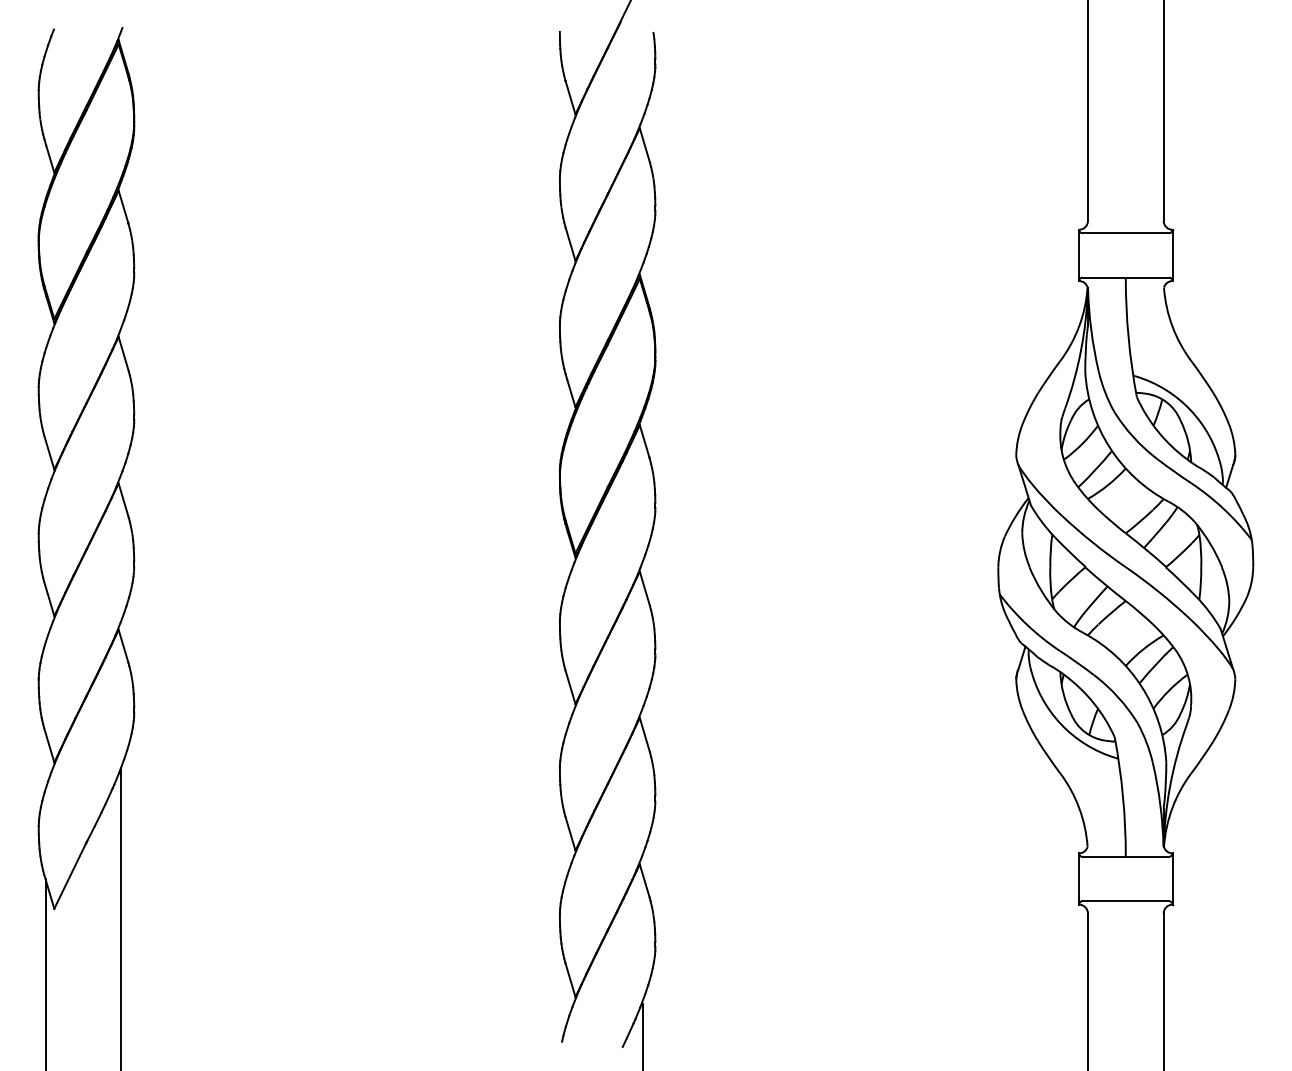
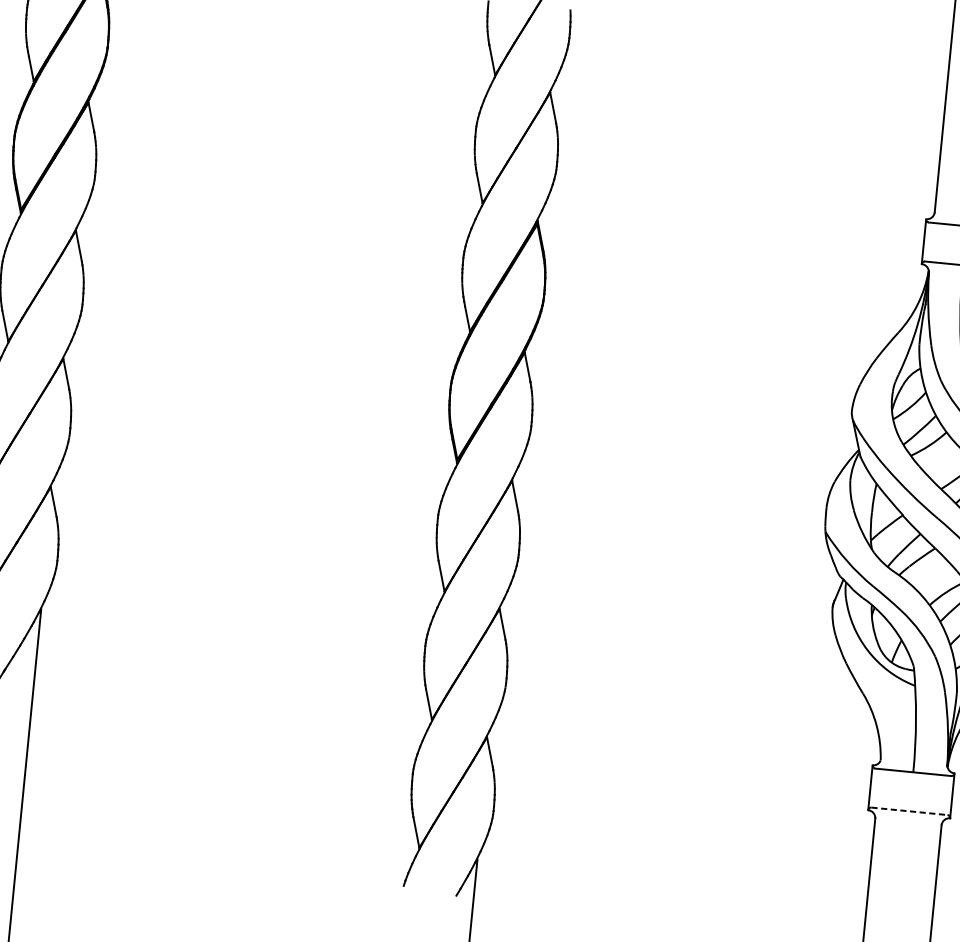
line: (1126, 901) -> (910, 811), solid -> dashed

